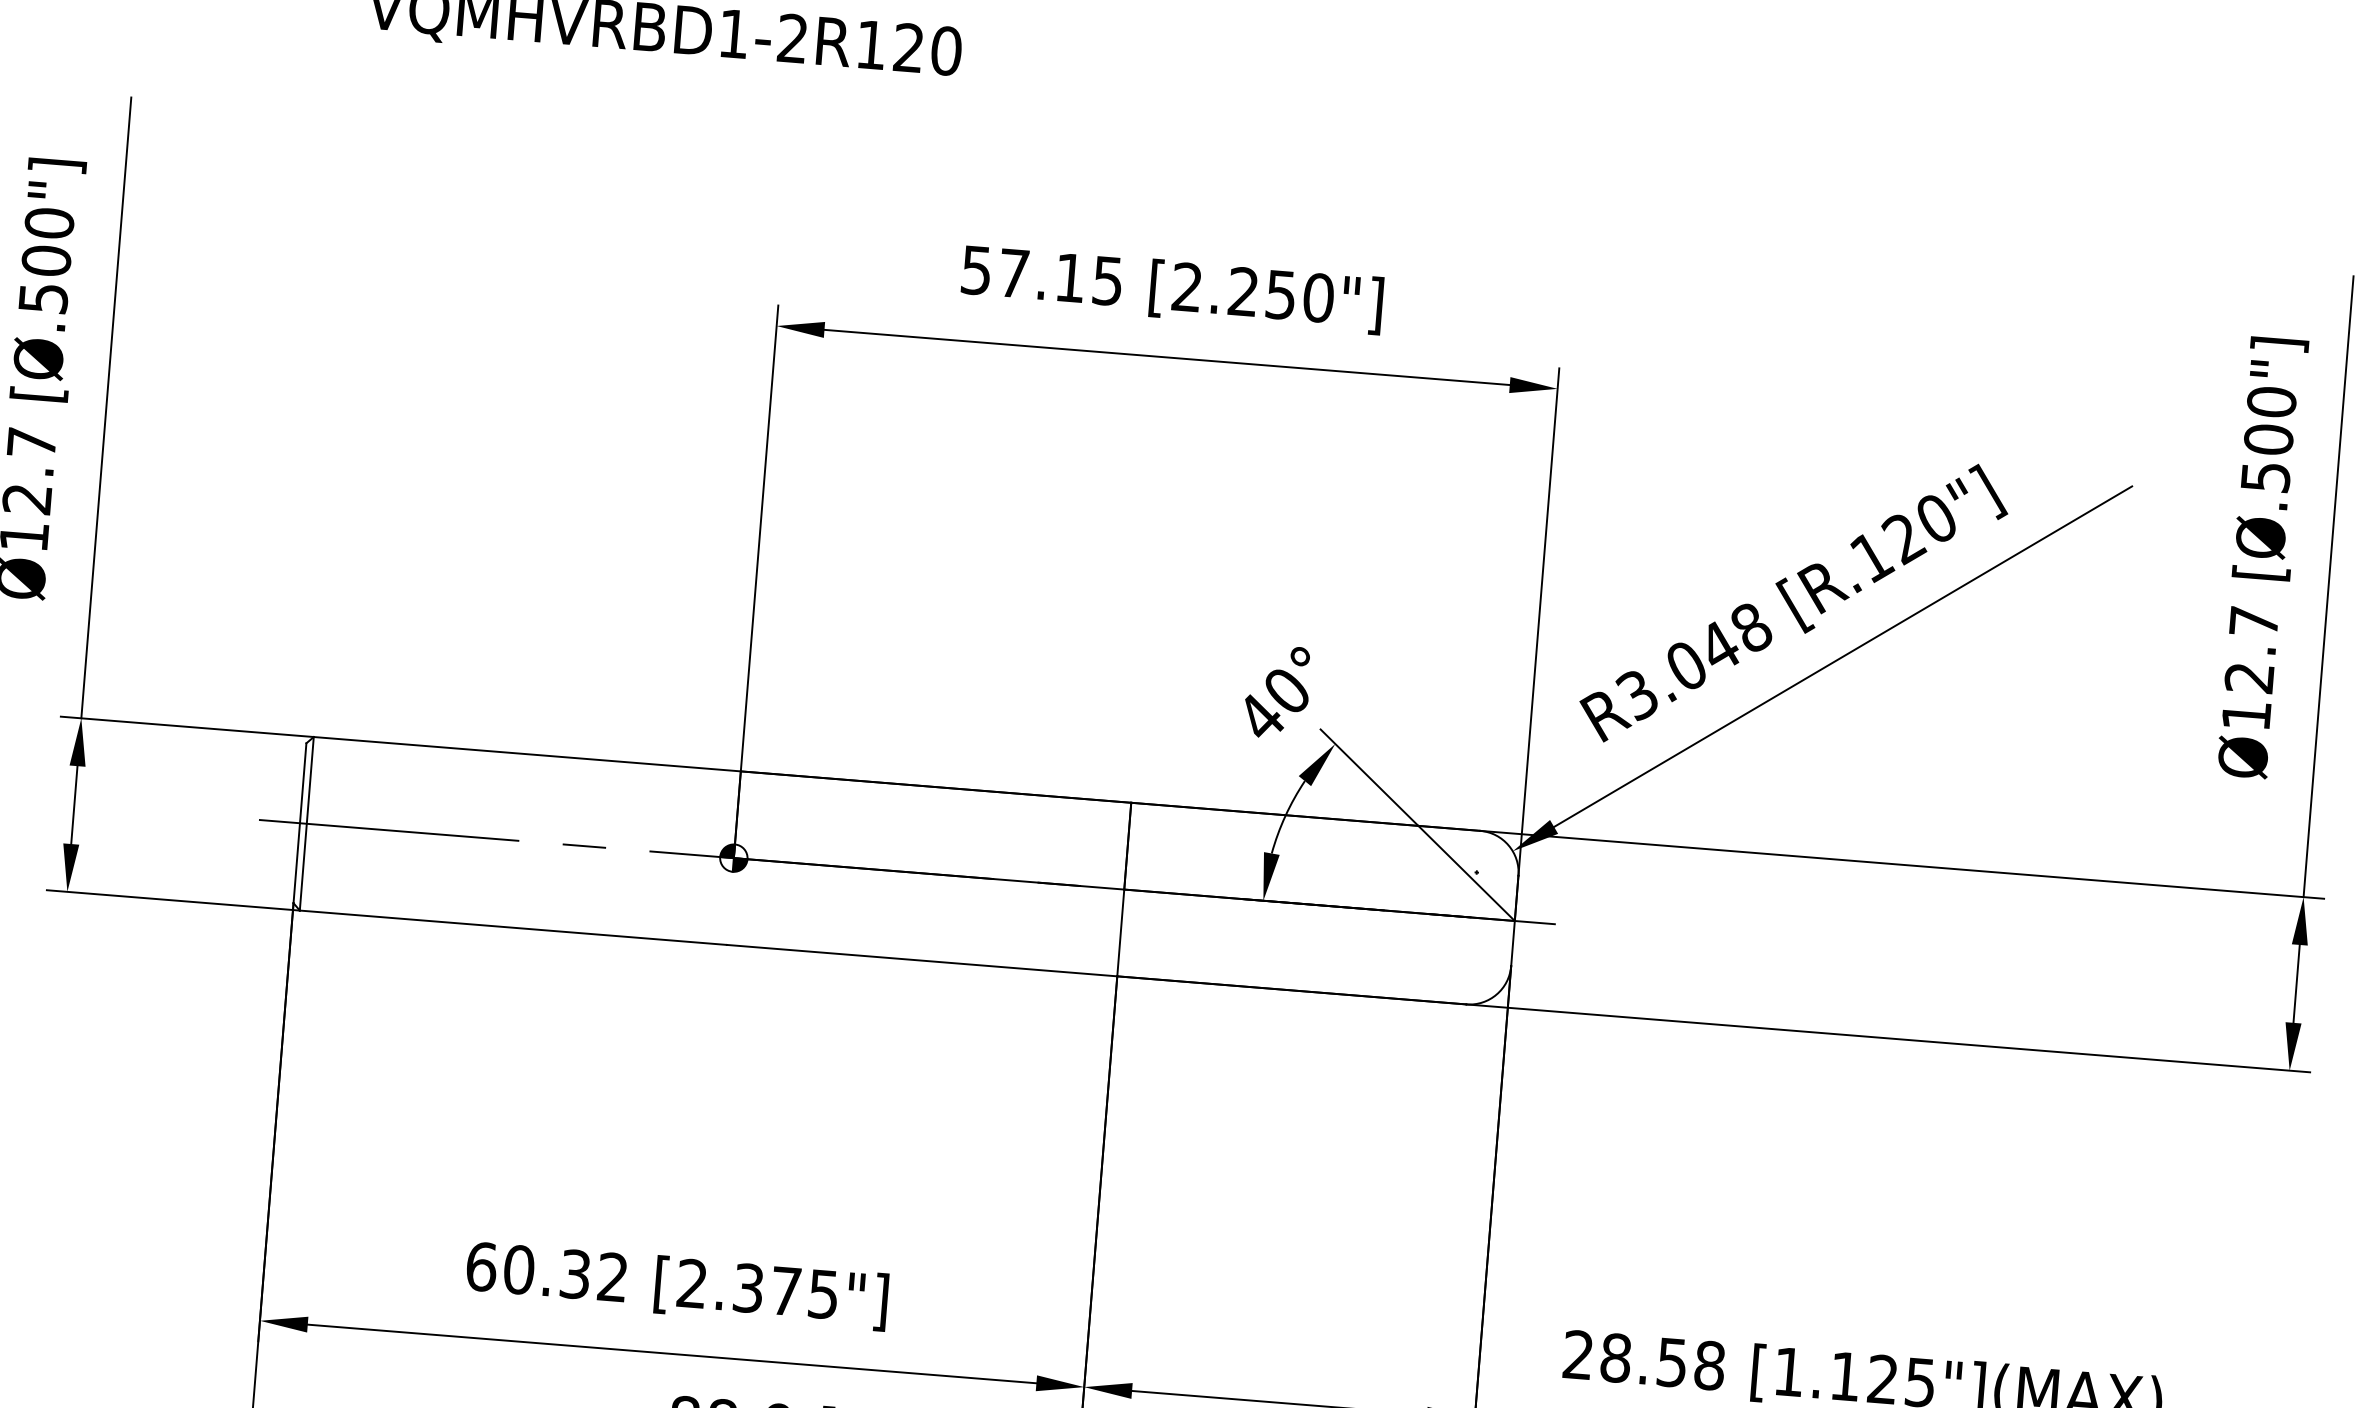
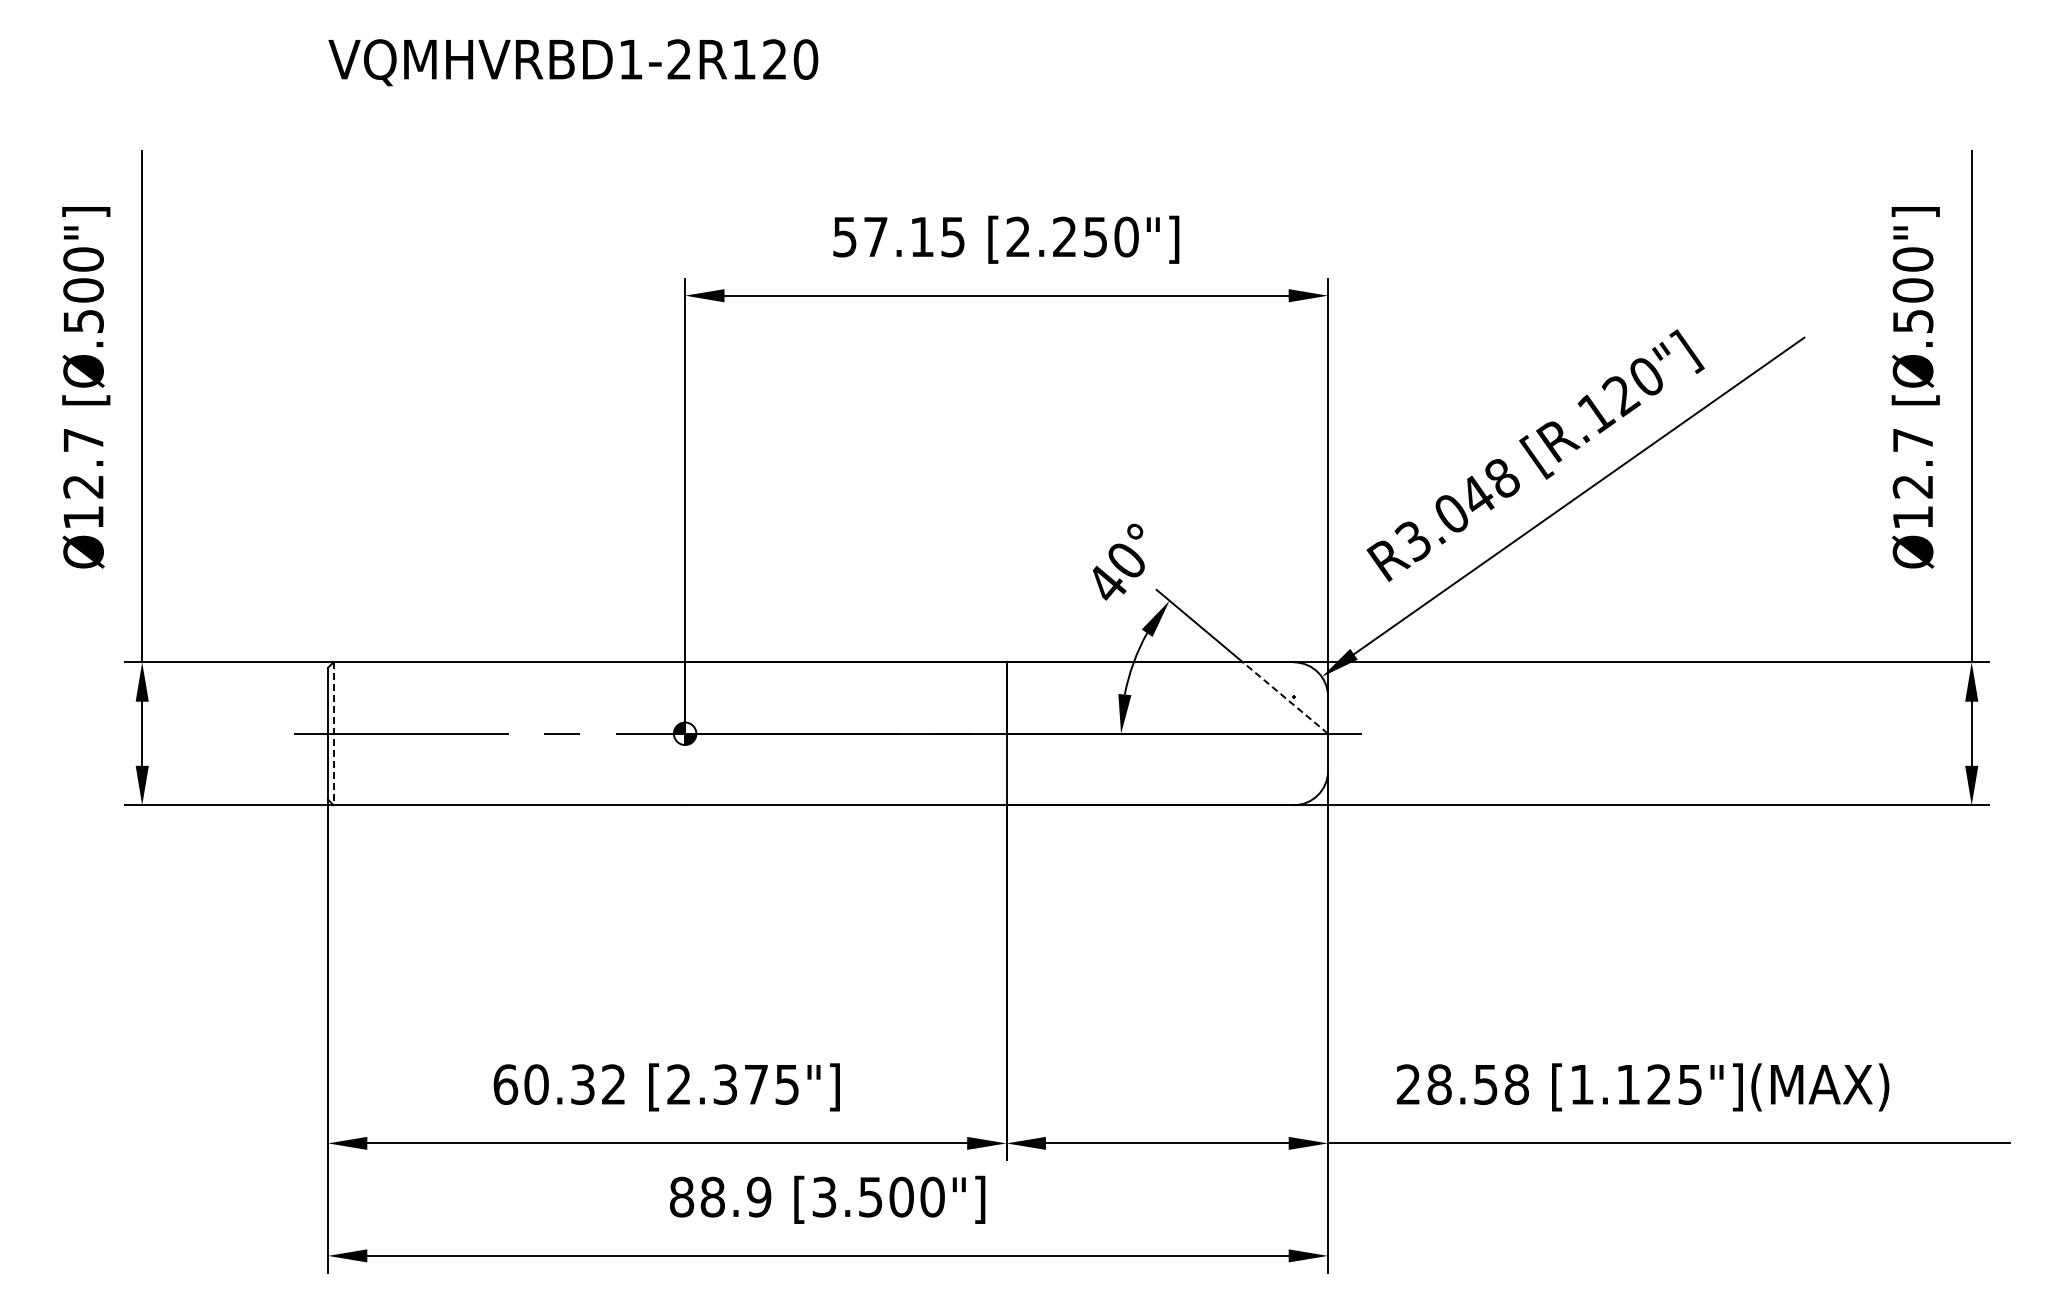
line: (306, 824) -> (333, 734), solid -> dashed
line: (1466, 873) -> (1285, 698), solid -> dashed

